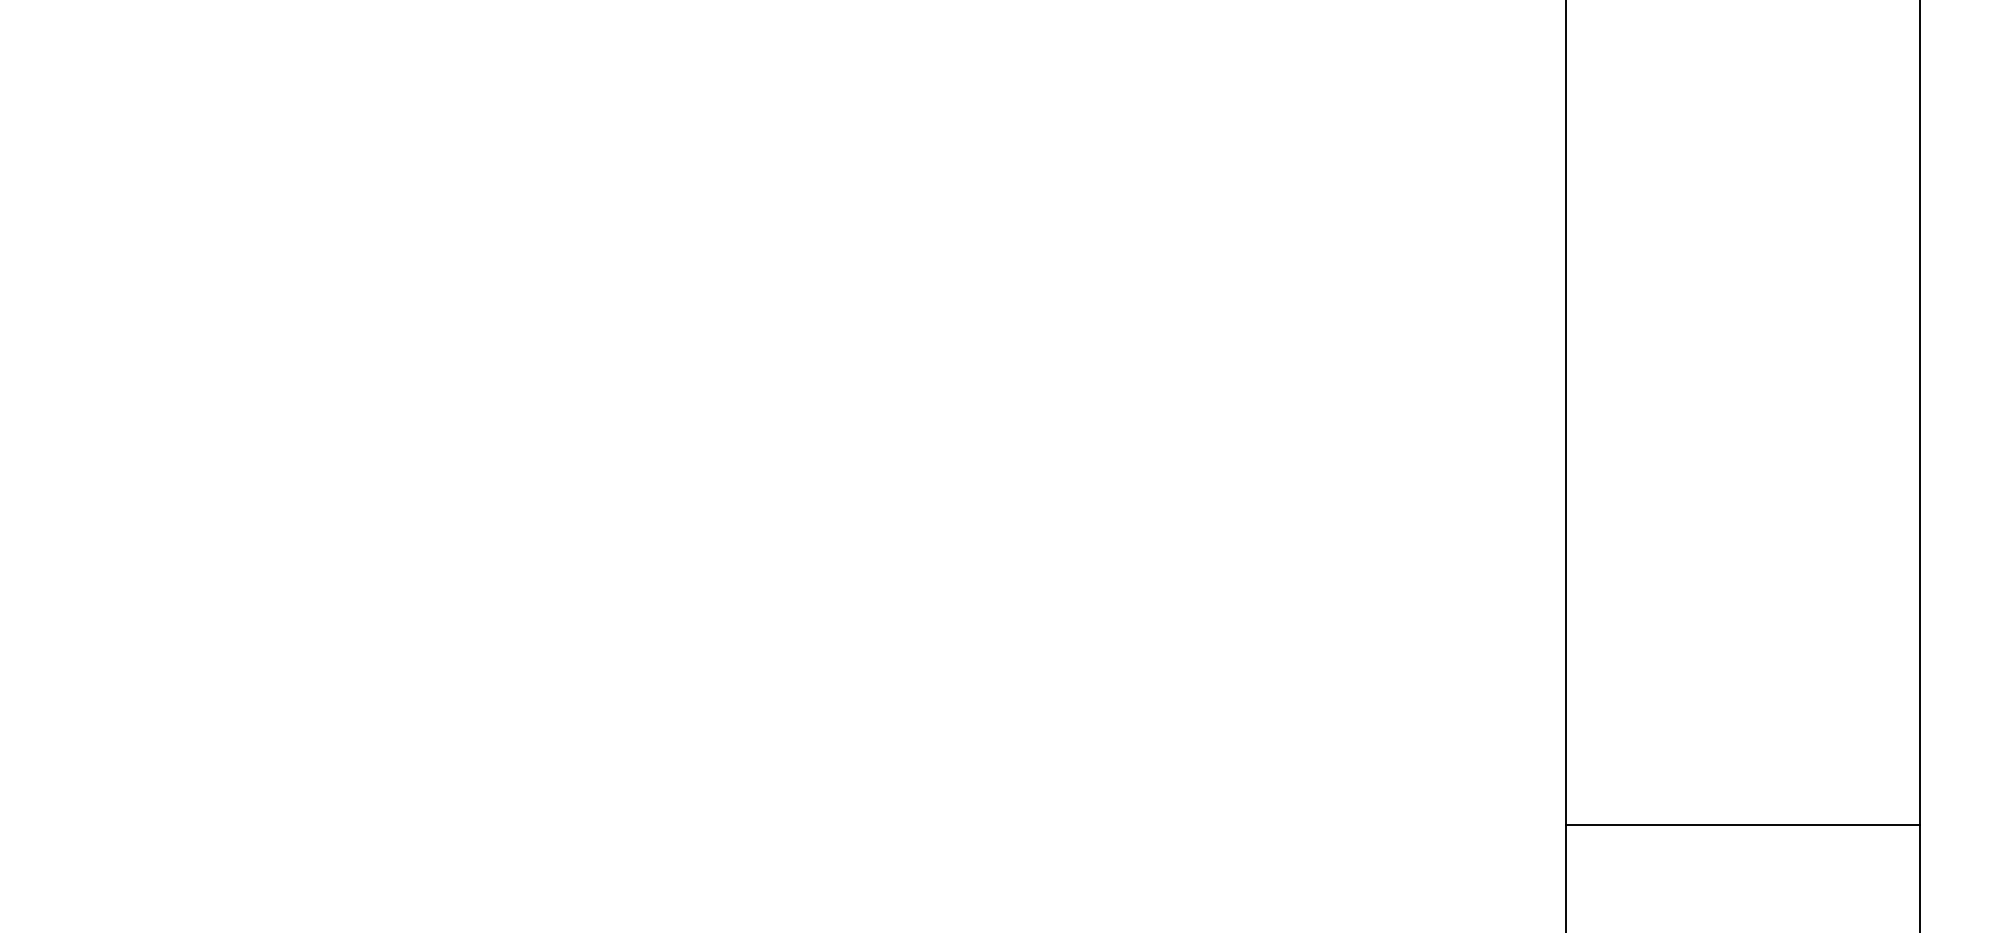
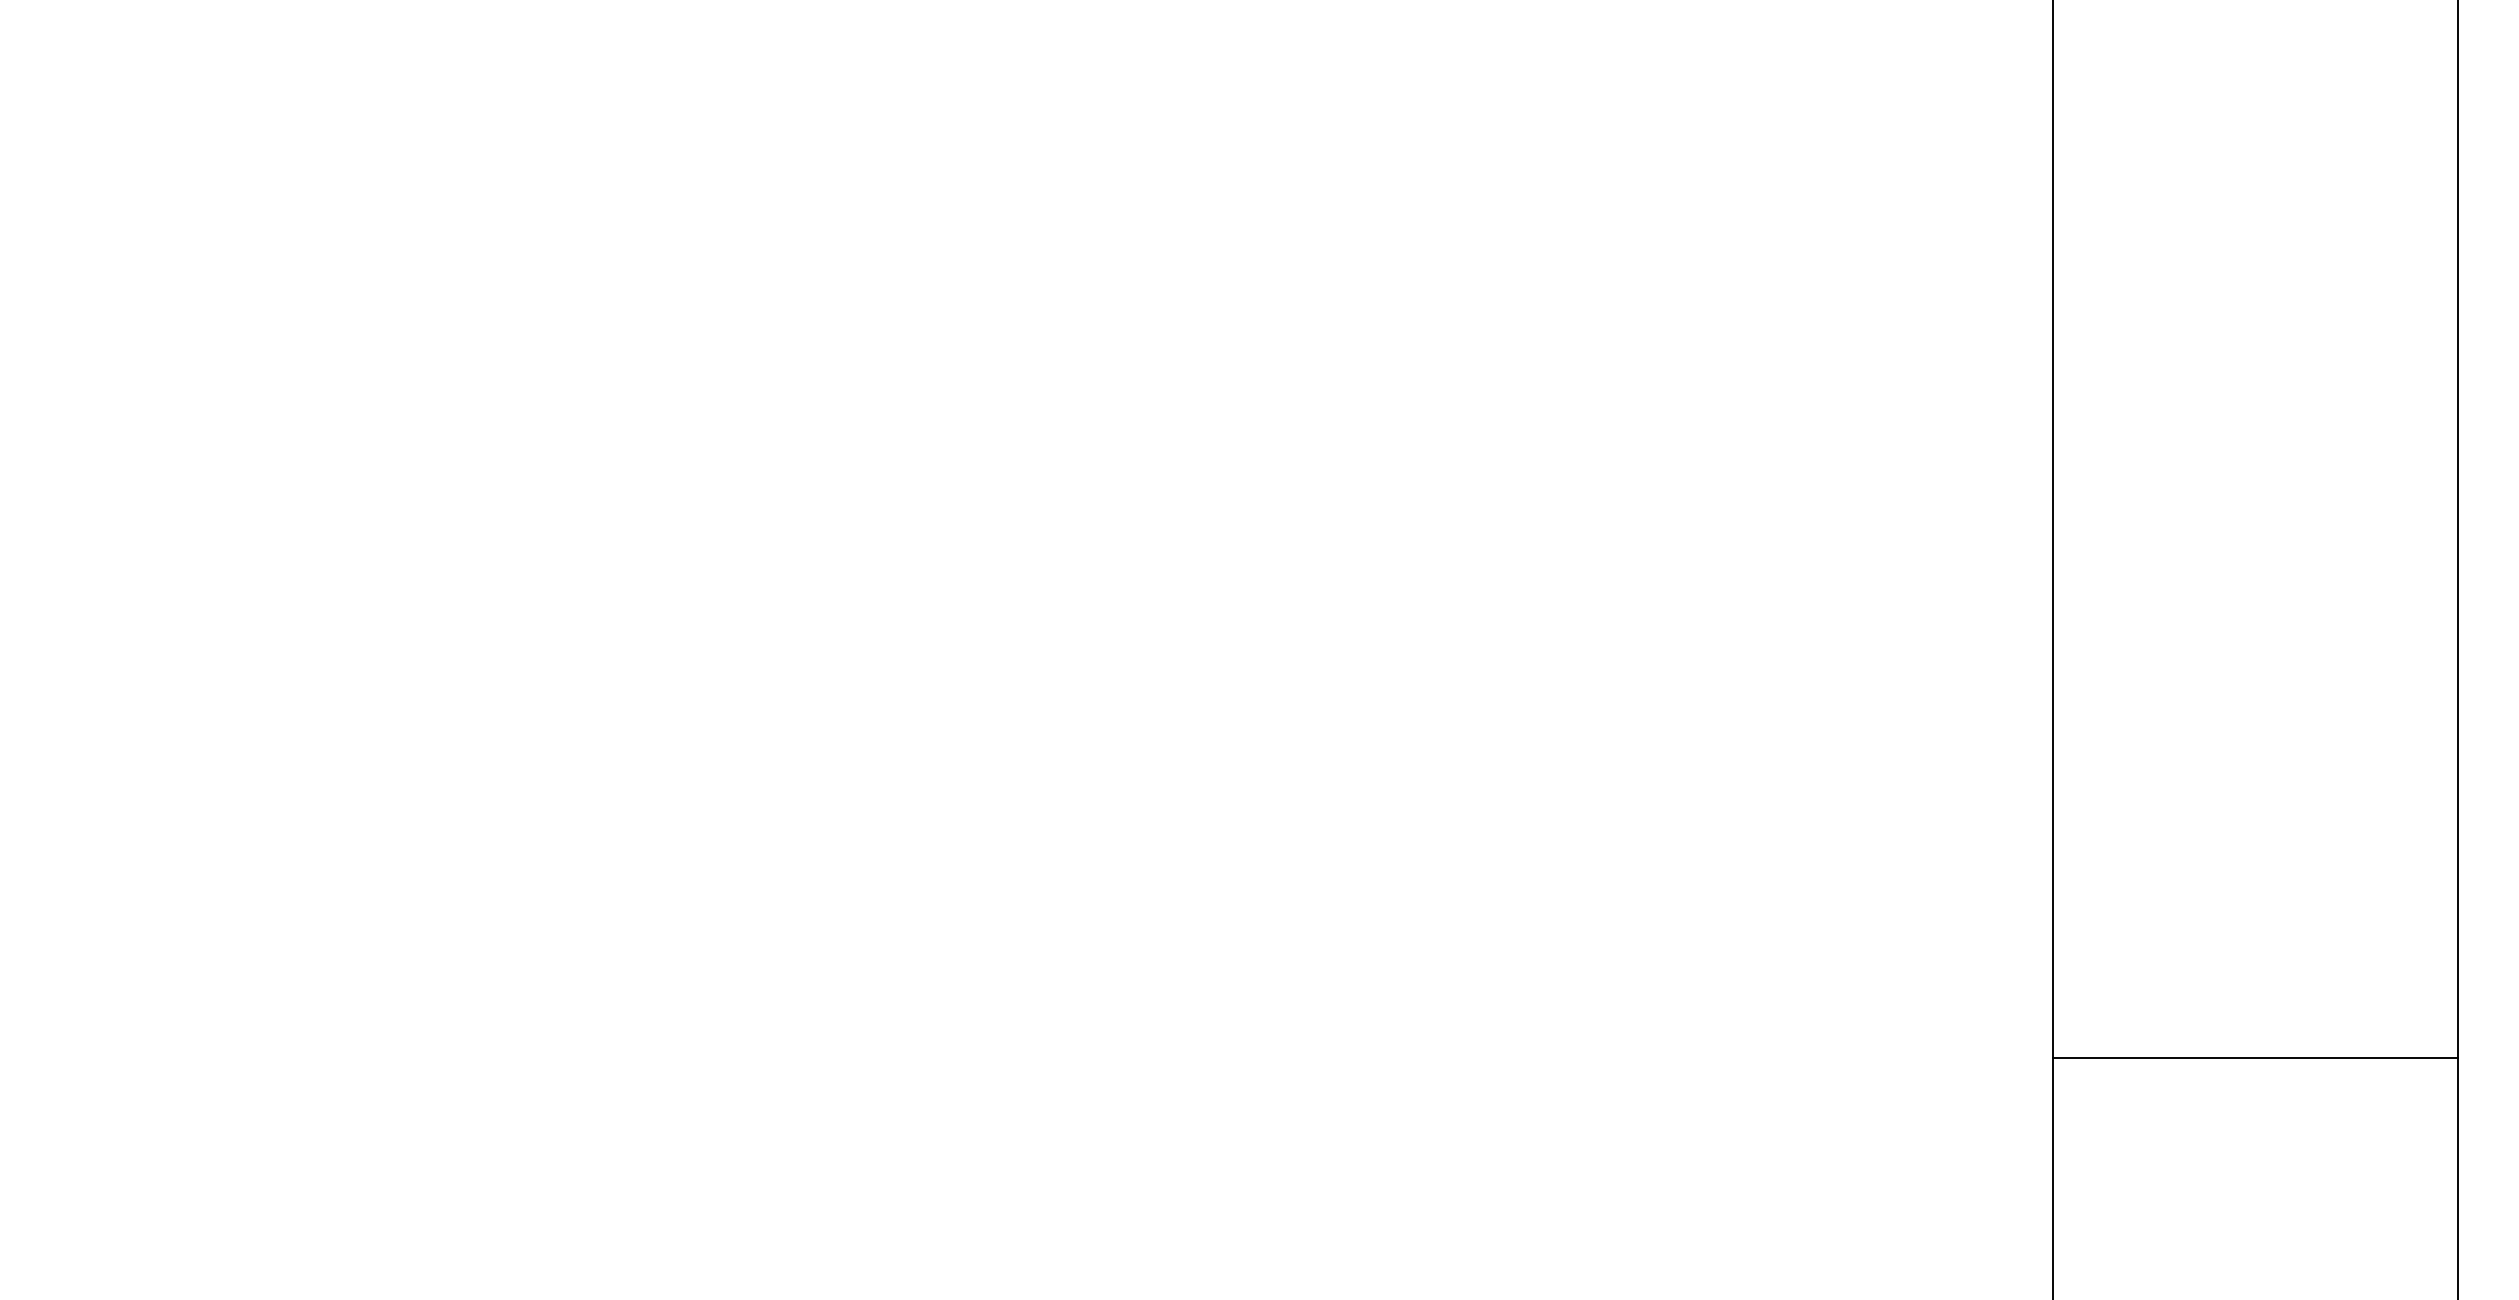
line: (1741, 824) -> (2254, 1057), moved

